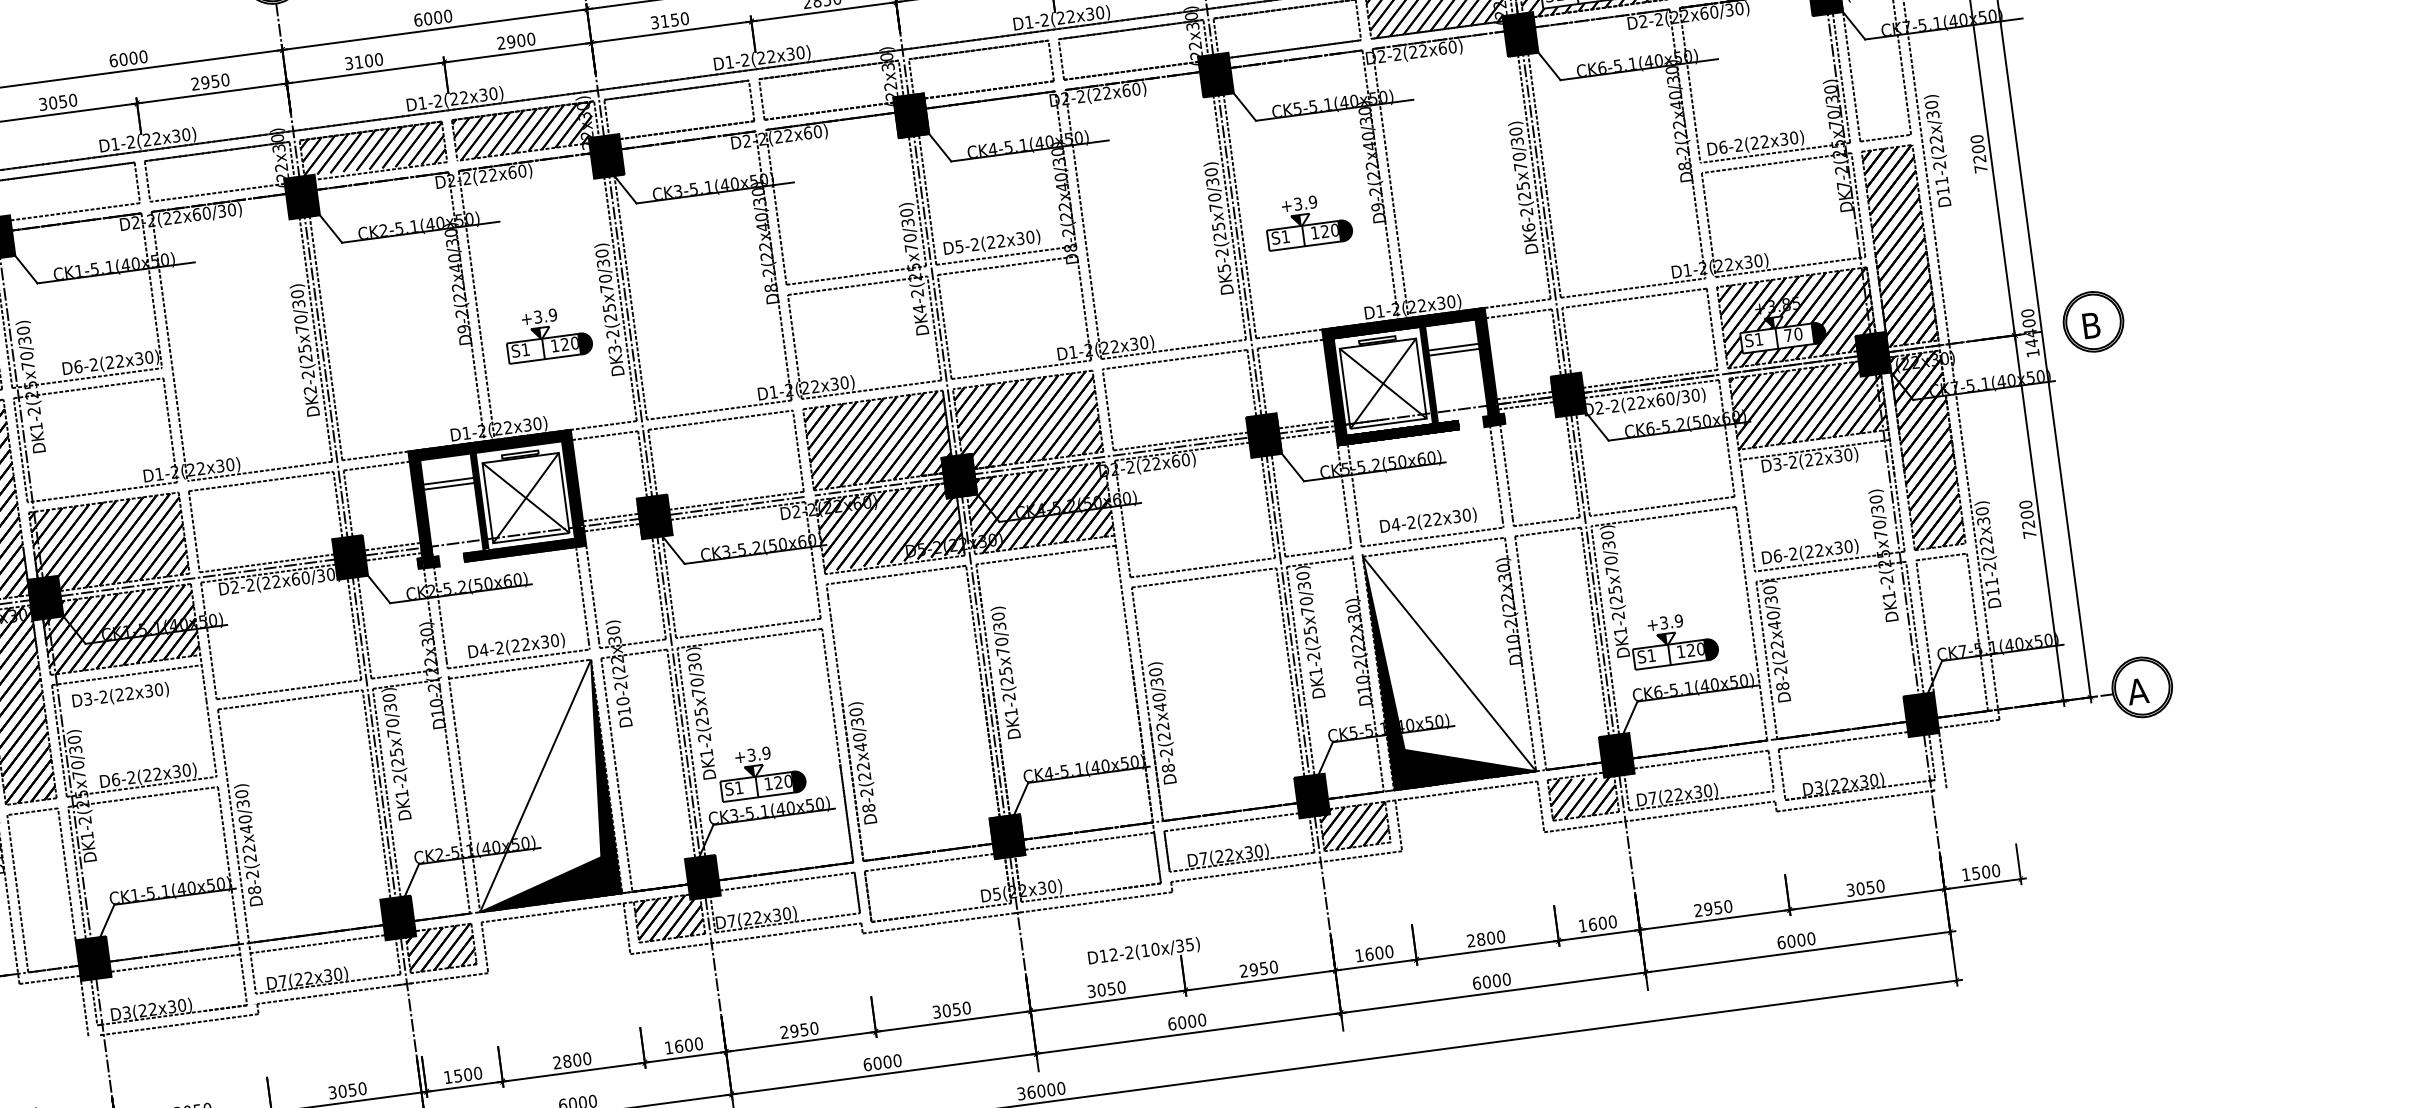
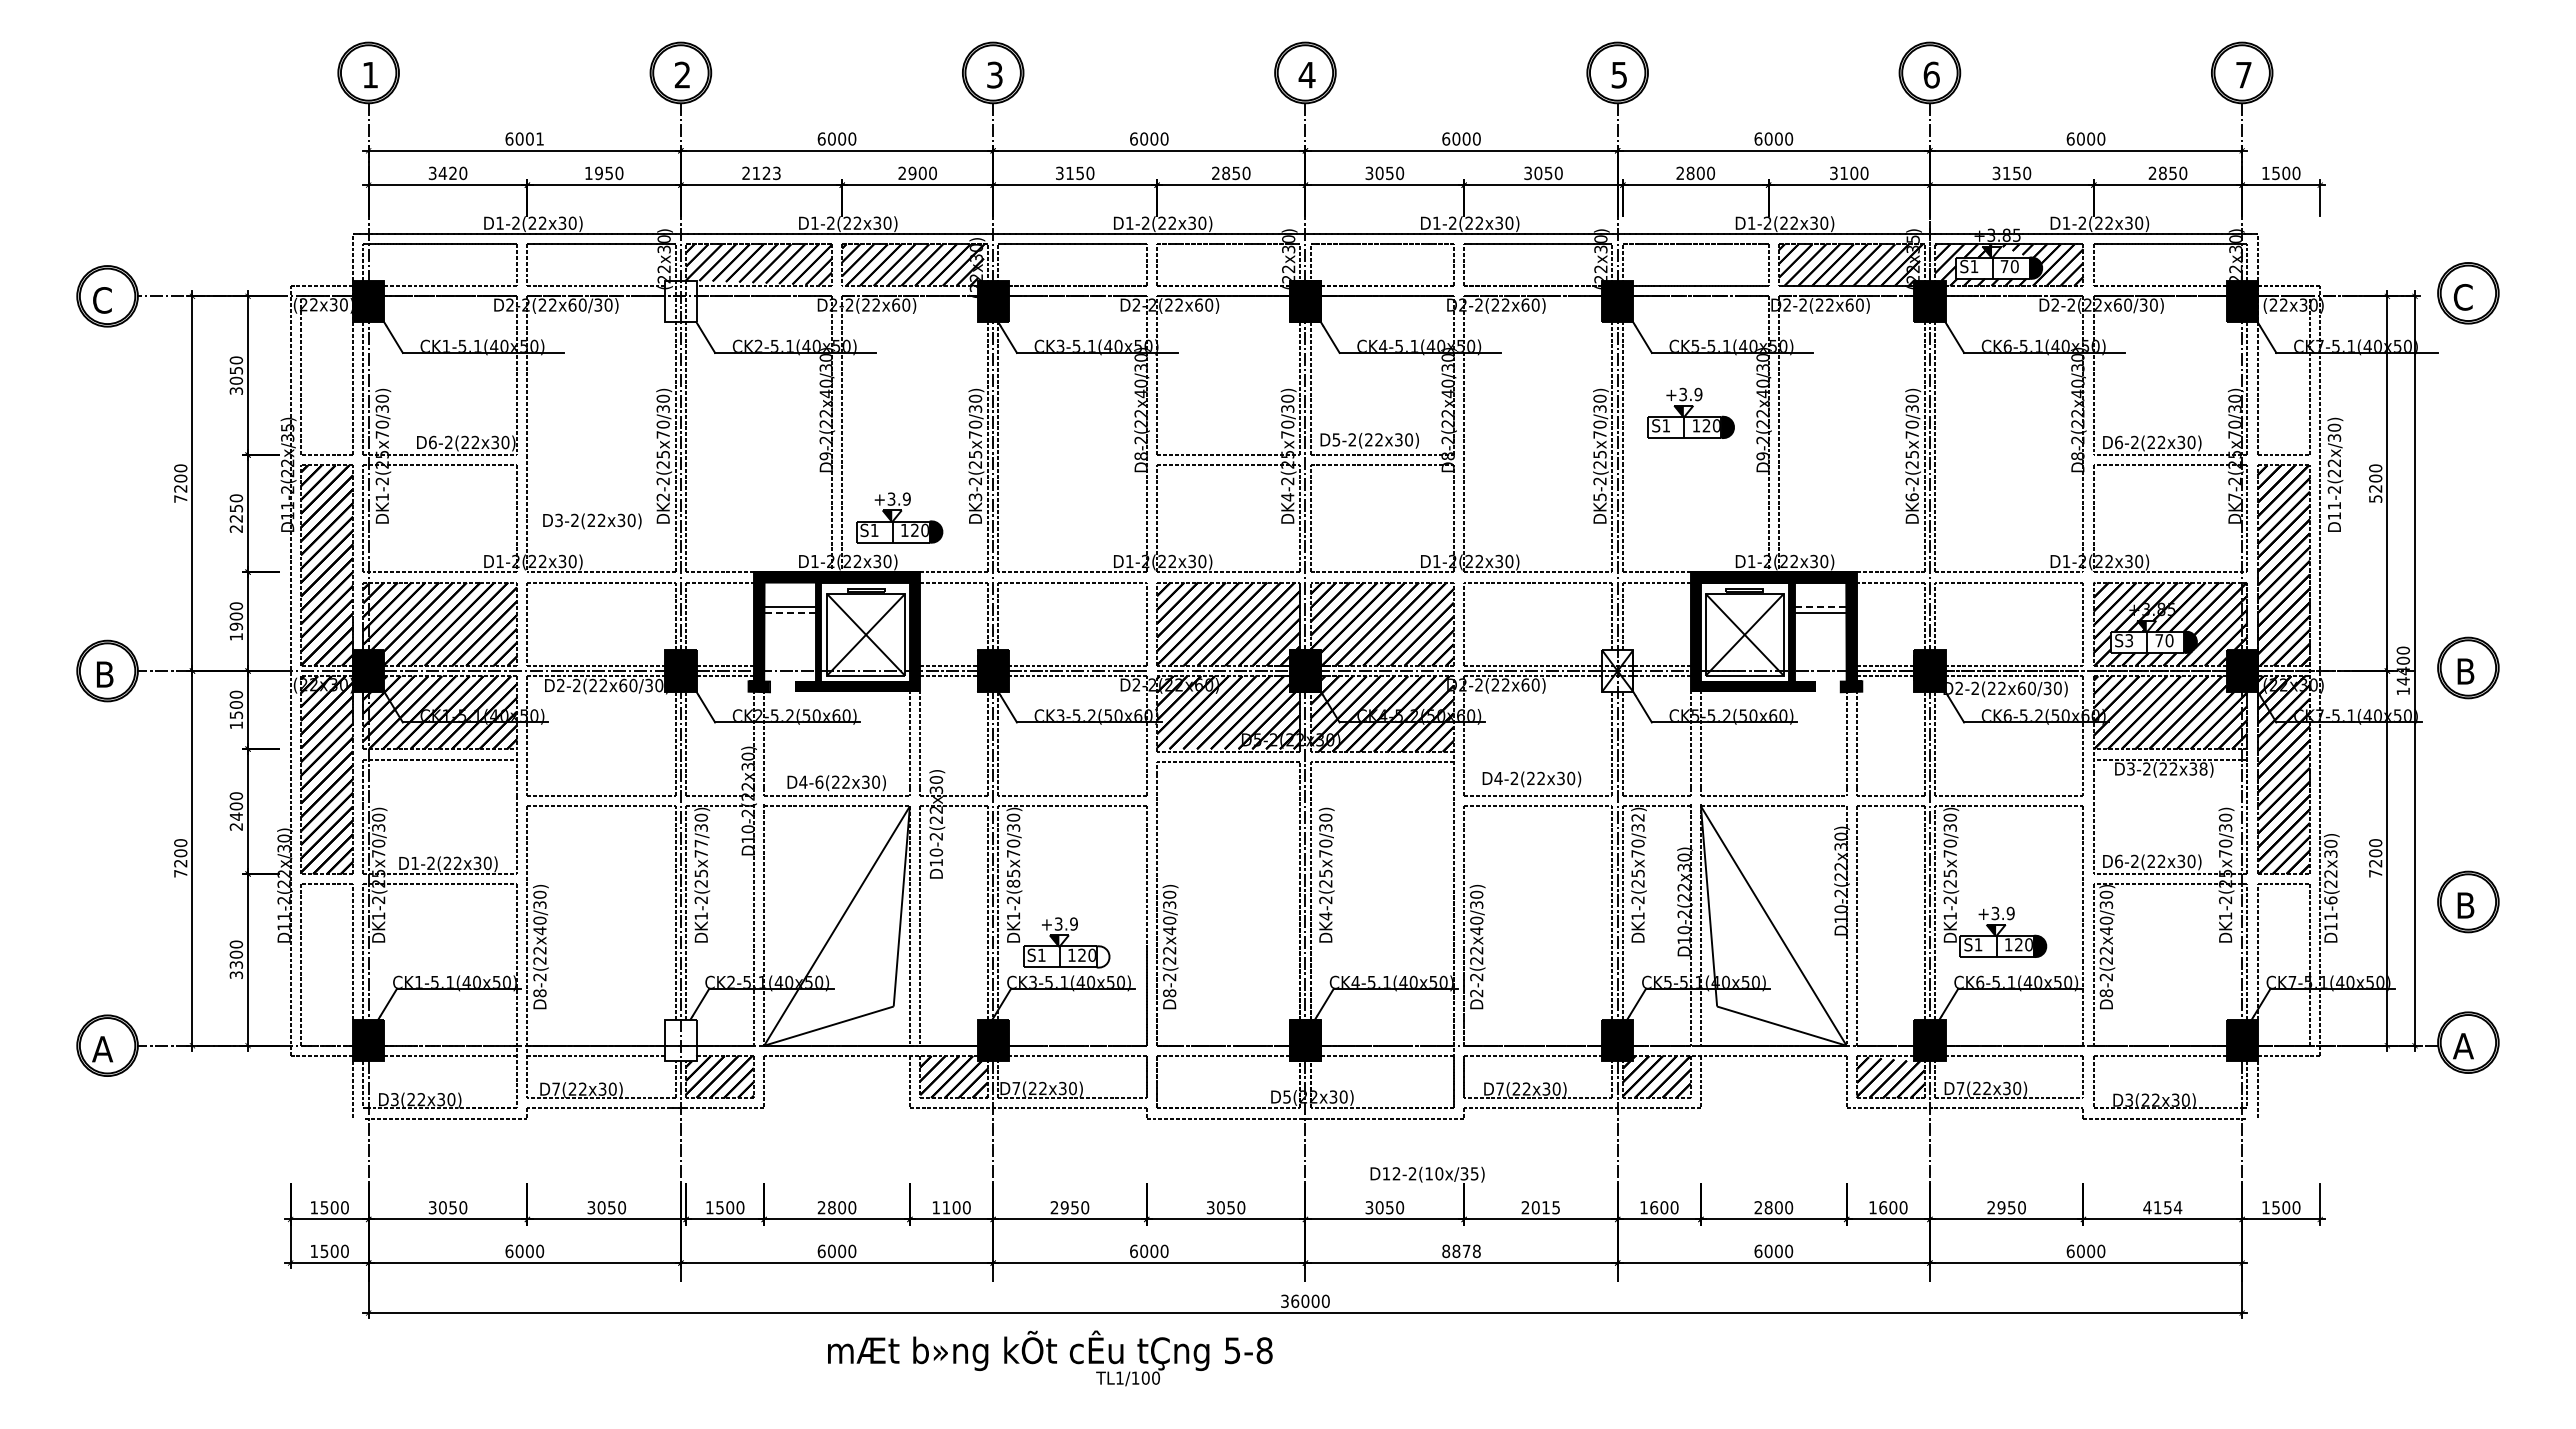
text: (143, 56) -> (540, 138), 6000 -> 6001
text: (363, 61) -> (761, 173), 3100 -> 2123
text: (195, 83) -> (588, 172), 2950 -> 1950
text: (57, 102) -> (447, 173), 3050 -> 3420
text: (1980, 168) -> (2375, 498), 7200 -> 5200
fill: (301, 197) -> (680, 301), removed
part: (1307, 220) -> (1690, 412), moved
part: (548, 333) -> (899, 517), moved
text: (1759, 339) -> (2129, 640), S1 -> S3
line: (1454, 347) -> (1821, 607), solid -> dashed
fill: (1263, 435) -> (1617, 670), removed
text: (1848, 454) -> (2203, 768), D3-2(22x30) -> D3-2(22x38)
line: (448, 486) -> (789, 612), solid -> dashed
text: (1428, 521) -> (1531, 779), moved
part: (2124, 549) -> (2468, 901), added
text: (1989, 566) -> (2330, 900), D11-2(22x30) -> D11-6(22x30)
text: (1302, 575) -> (1637, 817), DK1-2(25x70/30) -> DK1-2(25x70/32)
text: (499, 647) -> (819, 781), D4-2(22x30) -> D4-6(22x30)
fill: (1449, 663) -> (1773, 925), removed
text: (120, 695) -> (592, 521), moved
text: (1010, 713) -> (1325, 916), DK1-2(25x70/30) -> DK4-2(25x70/30)
text: (702, 721) -> (1013, 883), DK1-2(25x70/30) -> DK1-2(85x70/30)
text: (391, 723) -> (700, 843), DK1-2(25x70/30) -> DK1-2(25x77/30)
text: (1168, 768) -> (1476, 993), D8-2(22x40/30) -> D2-2(22x40/30)
text: (116, 779) -> (415, 863), D6-2(22x30) -> D1-2(22x30)
fill: (798, 781) -> (1102, 956), removed
fill: (535, 785) -> (836, 925), removed
text: (1865, 887) -> (2162, 1207), 3050 -> 4154
fill: (397, 917) -> (680, 1040), removed
text: (1263, 968) -> (1545, 1207), 2950 -> 2015
text: (1187, 1022) -> (1461, 1251), 6000 -> 8878
text: (679, 1046) -> (946, 1207), 1600 -> 1100

